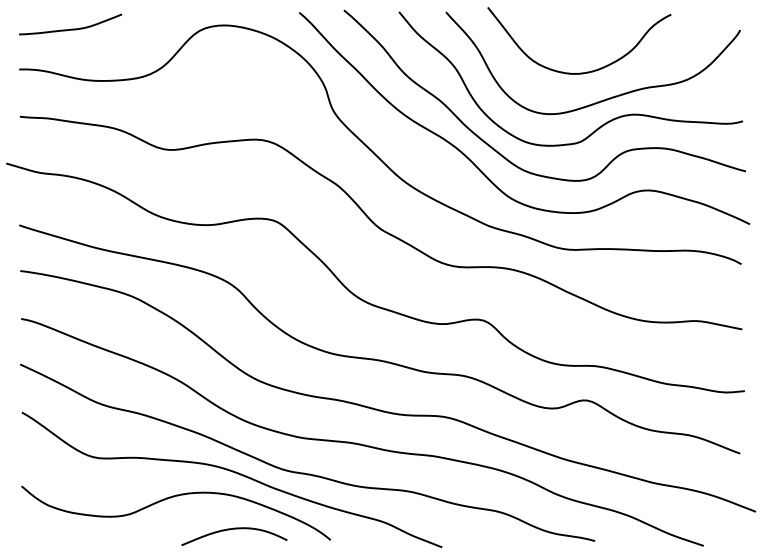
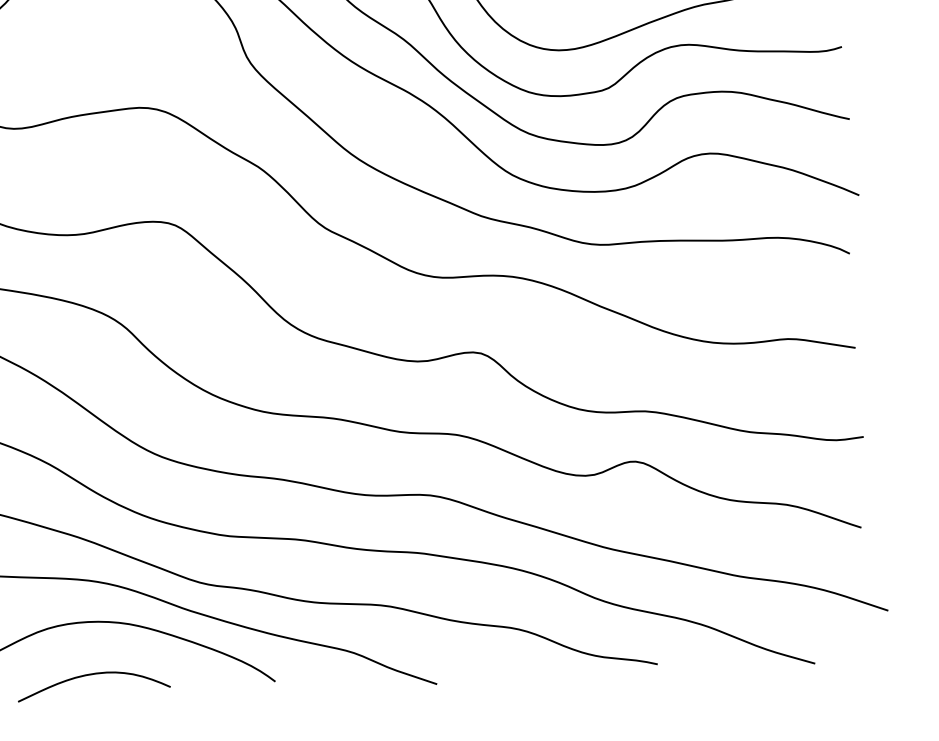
curve: (234, 529) -> (93, 675), moved

